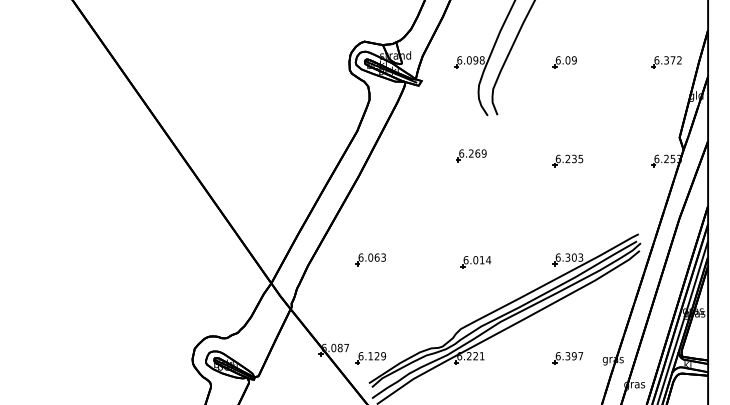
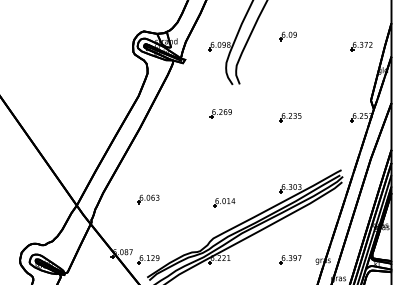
part: (564, 62) -> (288, 36), moved
part: (370, 259) -> (148, 199), moved
part: (475, 262) -> (223, 202), moved

